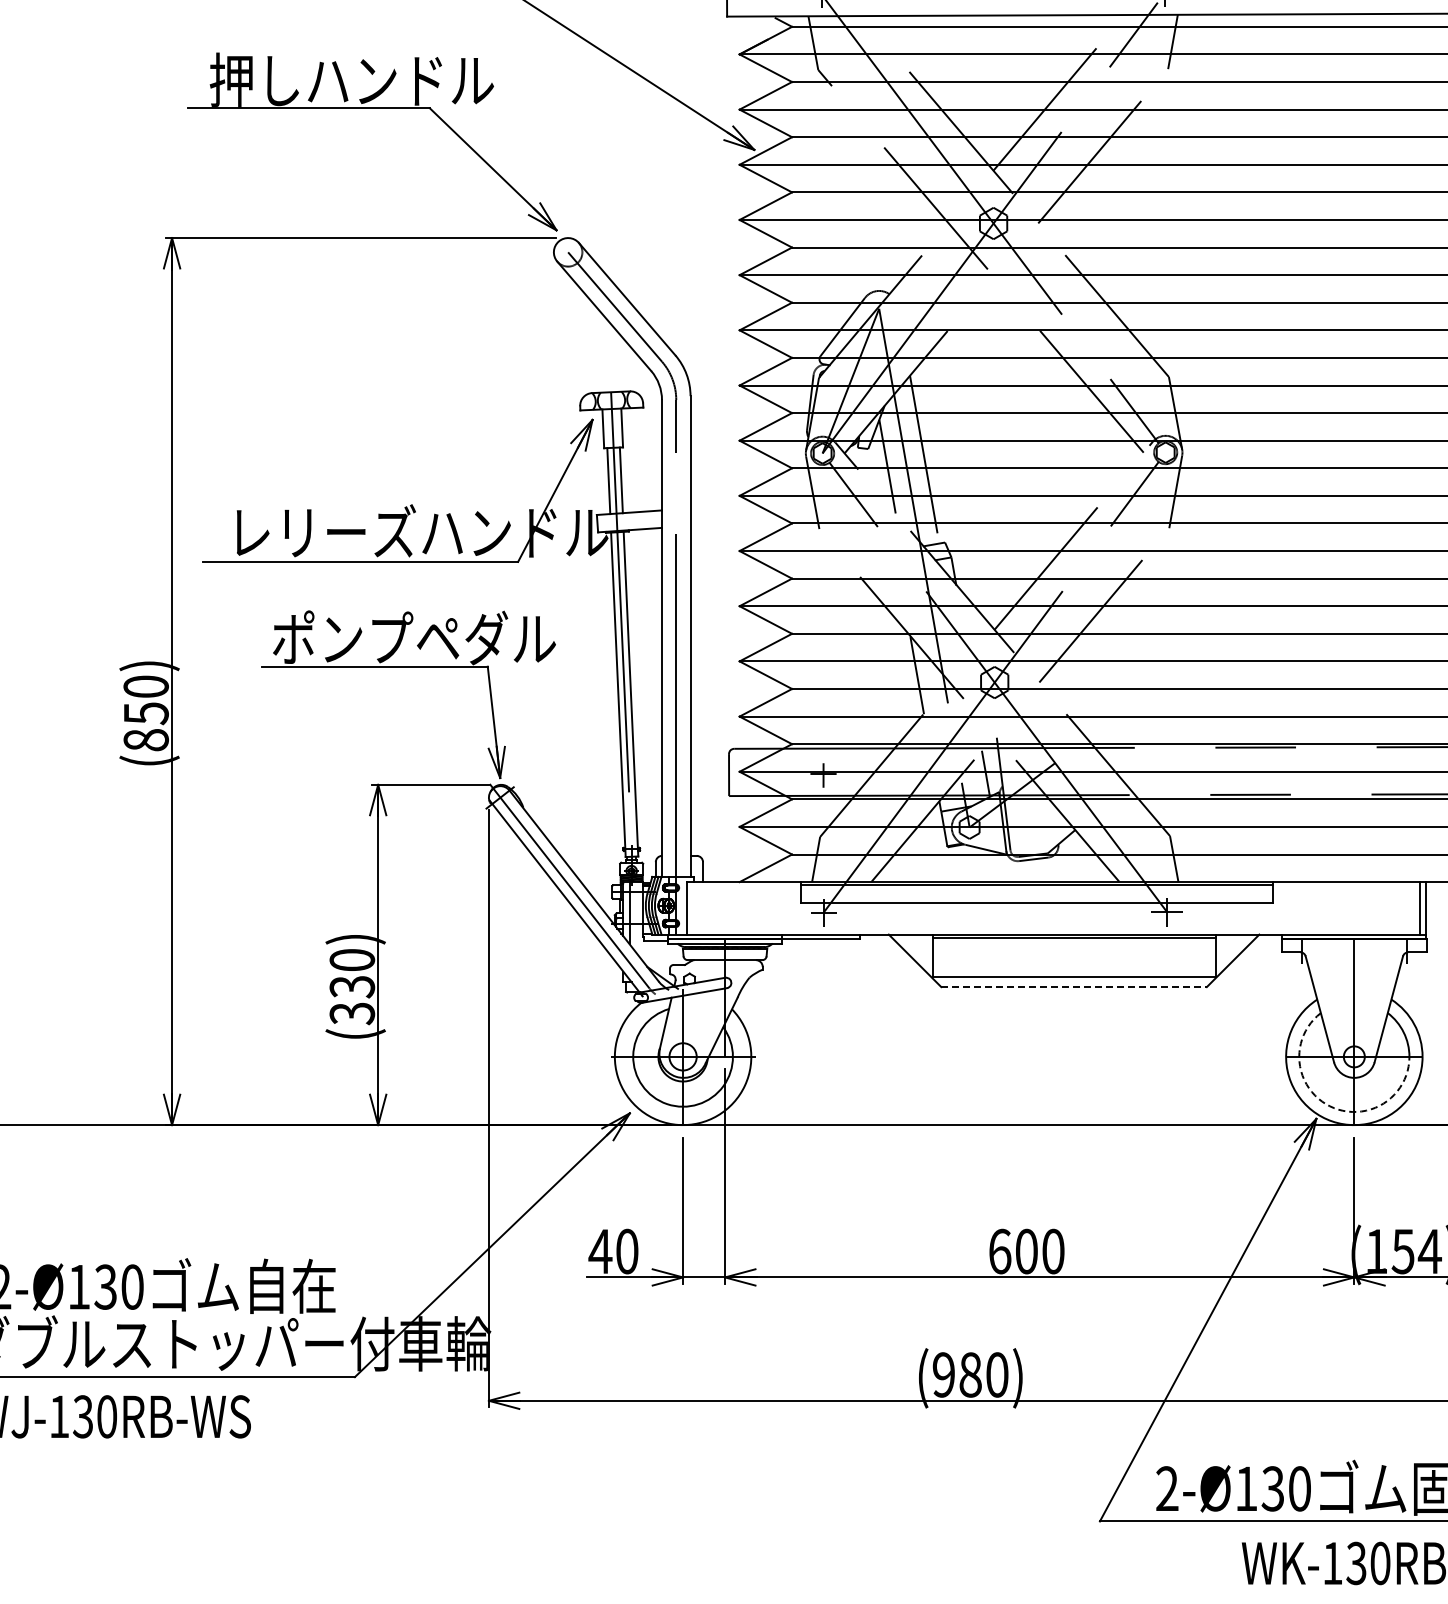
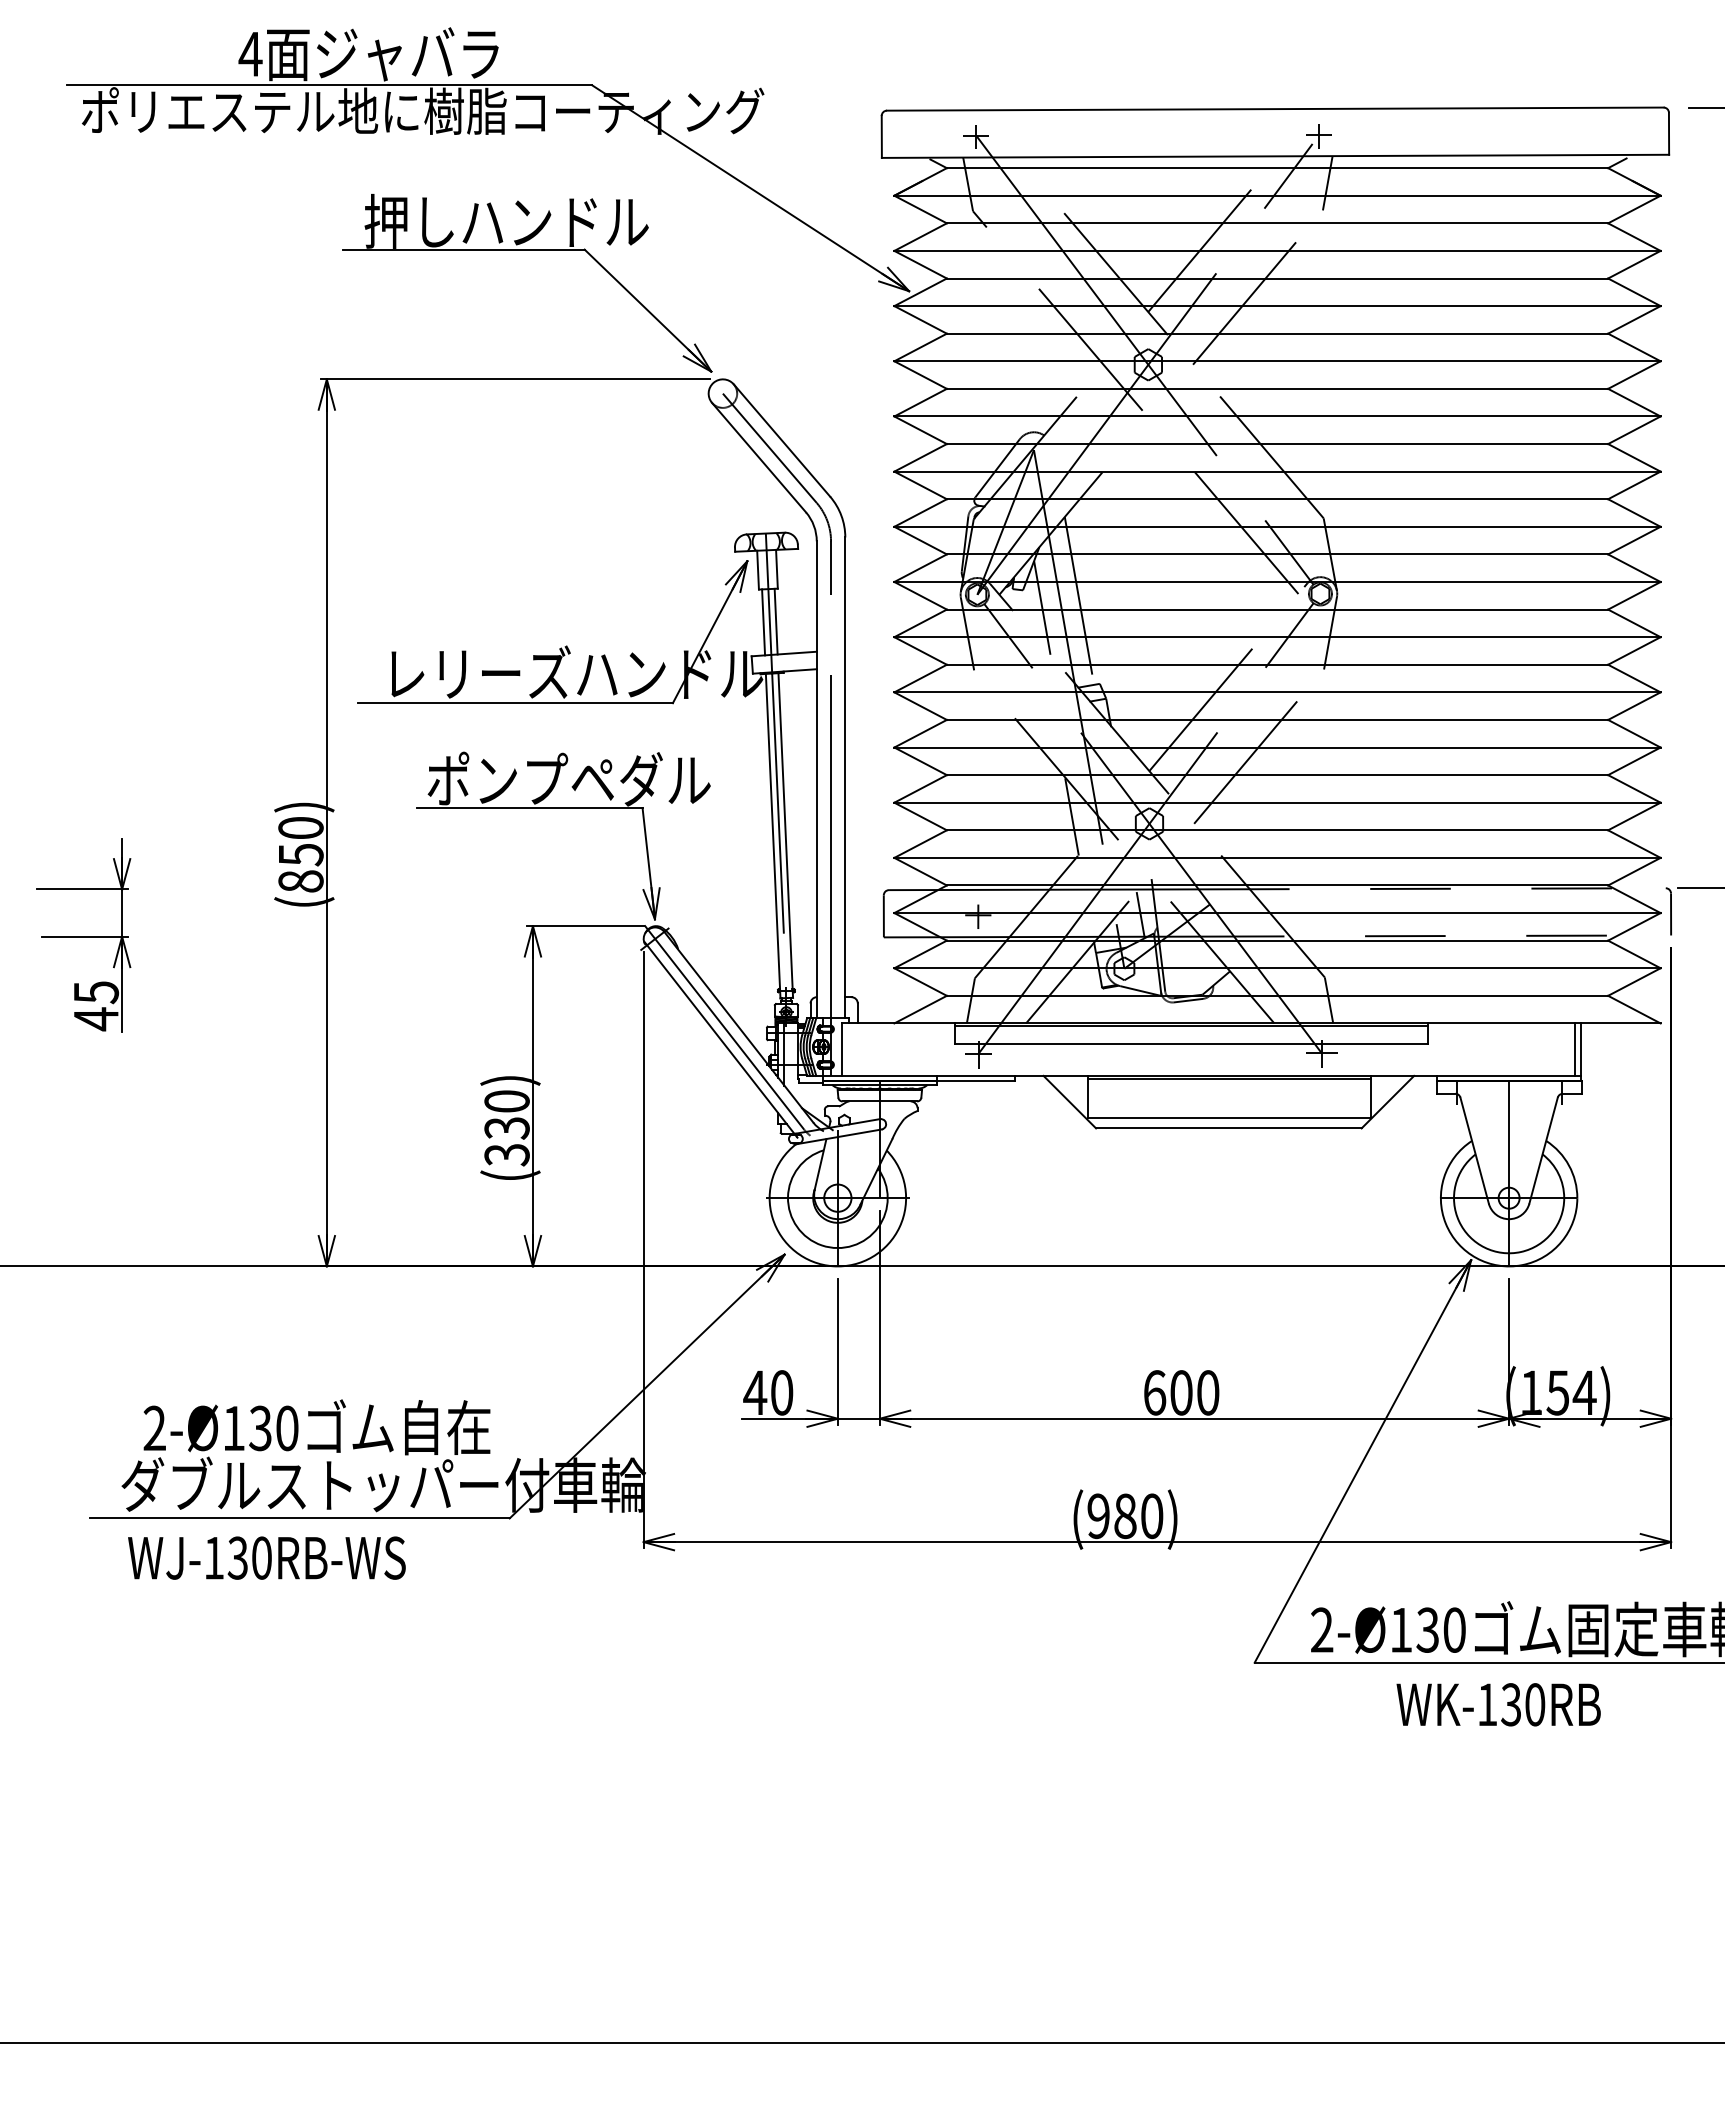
line: (1073, 987) -> (1228, 1128), dashed -> solid
arc: (1329, 1106) -> (1484, 1247), dashed -> solid

